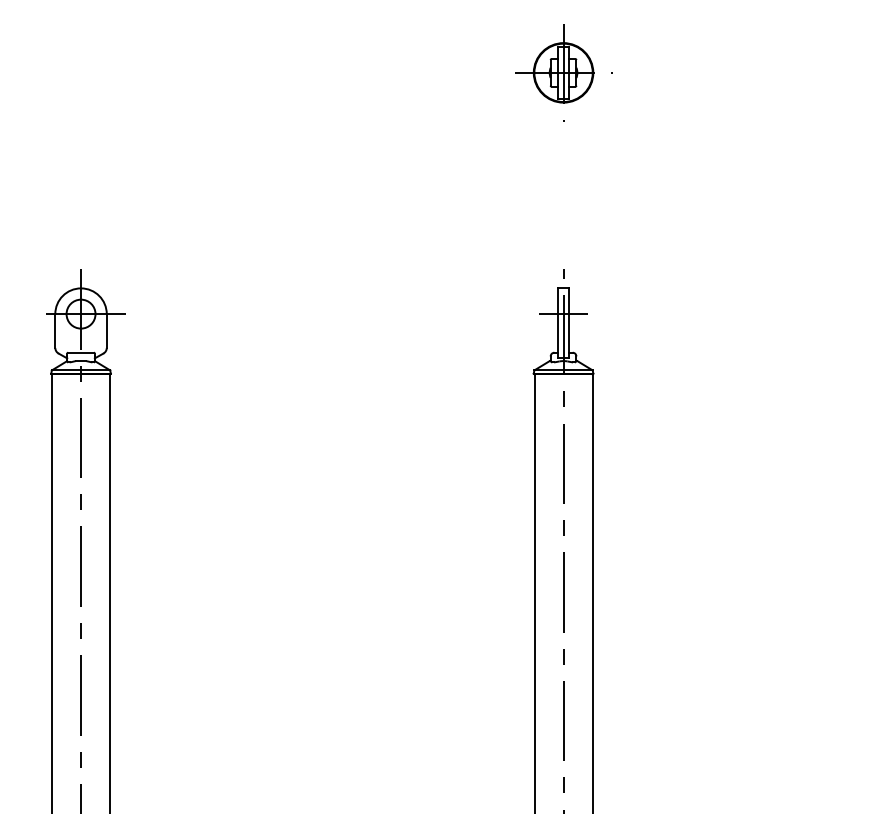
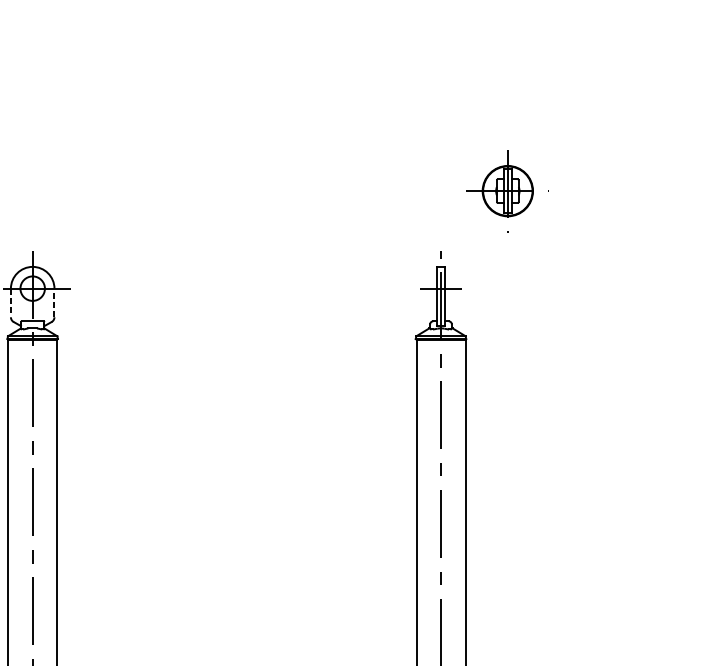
part: (563, 72) -> (507, 190), moved
line: (55, 331) -> (11, 303), solid -> dashed
line: (106, 331) -> (54, 303), solid -> dashed

